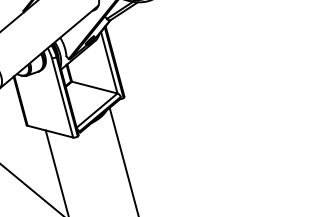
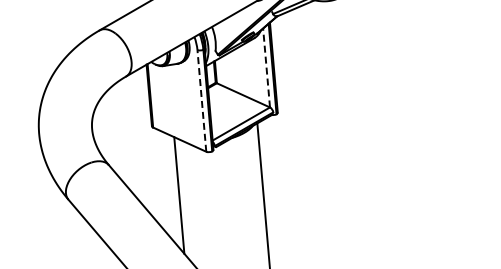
line: (109, 62) -> (266, 67), solid -> dashed
line: (62, 97) -> (201, 100), solid -> dashed

